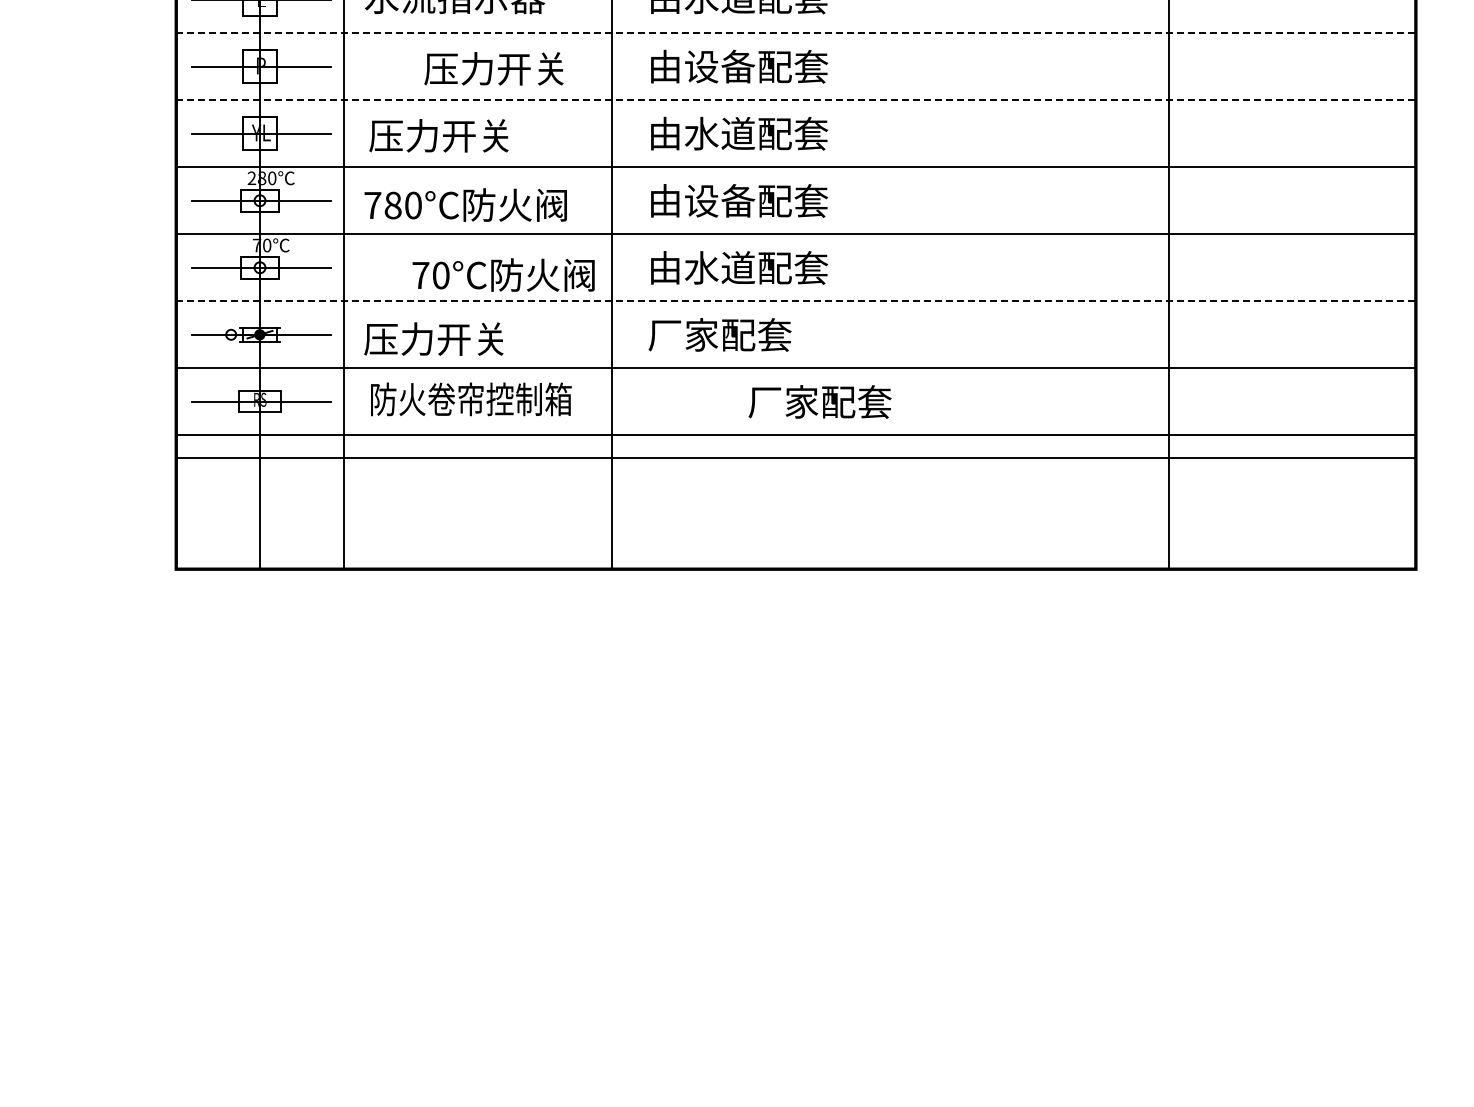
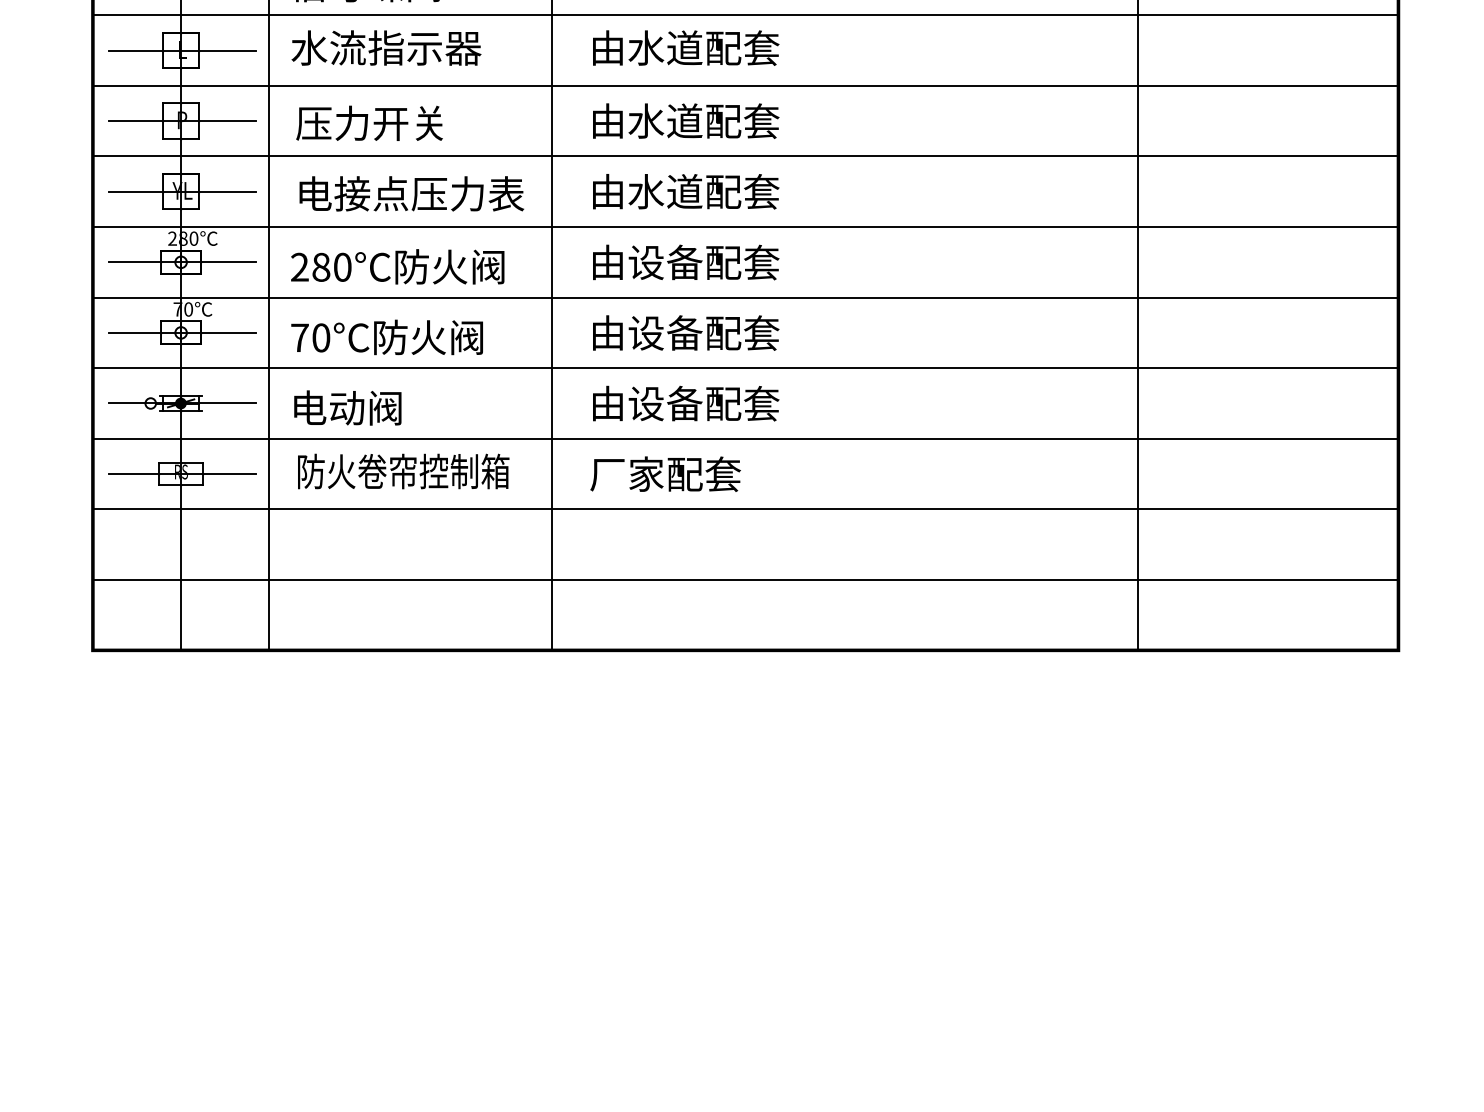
line: (796, 33) -> (746, 86), dashed -> solid
text: (719, 66) -> (665, 120), 由设备配套 -> 由水道配套
text: (493, 68) -> (369, 123), moved
line: (796, 100) -> (746, 156), dashed -> solid
text: (477, 135) -> (410, 193), 压力开关 -> 电接点压力表
text: (372, 204) -> (299, 266), 780°C -> 280°C
text: (720, 267) -> (666, 332), 由水道配套 -> 由设备配套
text: (503, 274) -> (386, 336), moved
line: (796, 301) -> (746, 368), dashed -> solid
text: (738, 334) -> (685, 403), 厂家配套 -> 由设备配套
text: (433, 338) -> (363, 407), 压力开关 -> 电动阀
text: (819, 401) -> (665, 473), moved
line: (795, 458) -> (745, 580), moved

